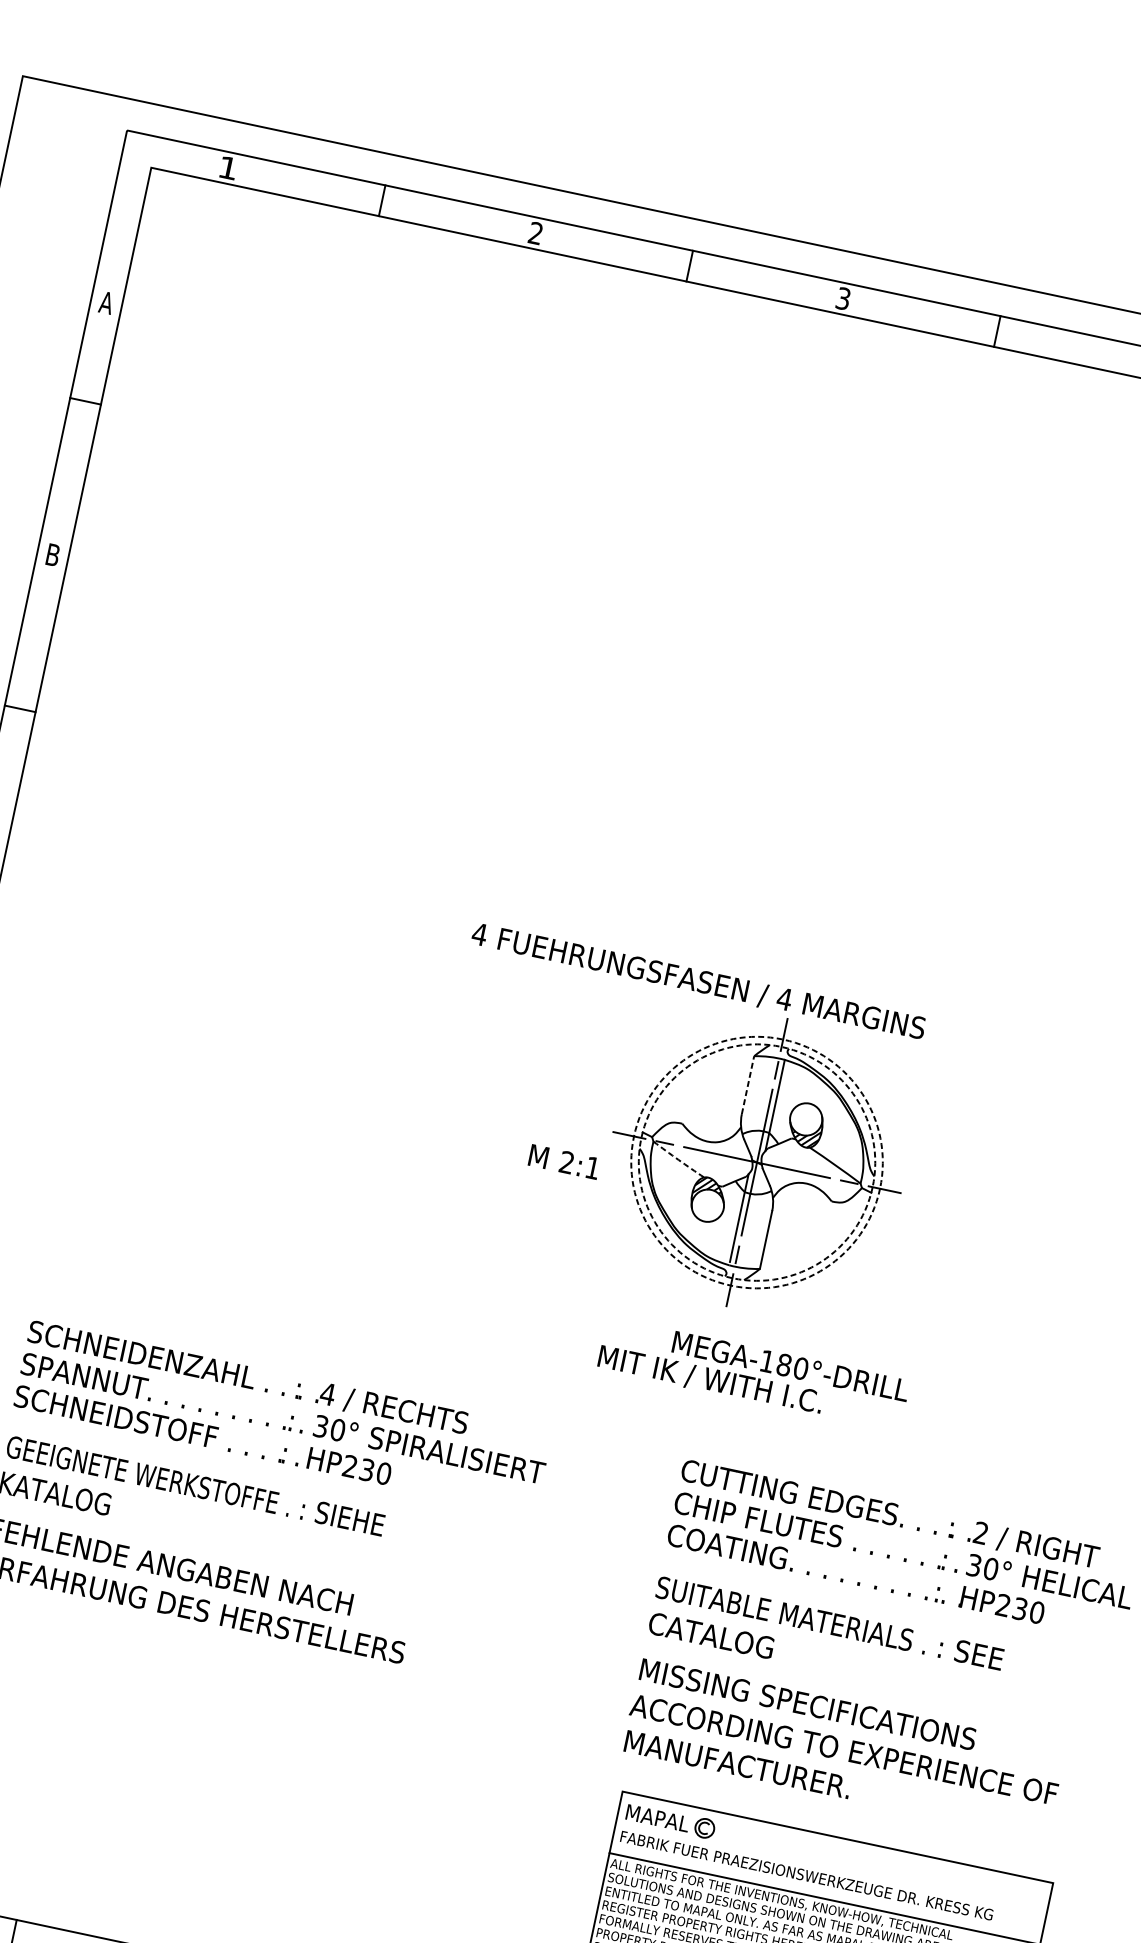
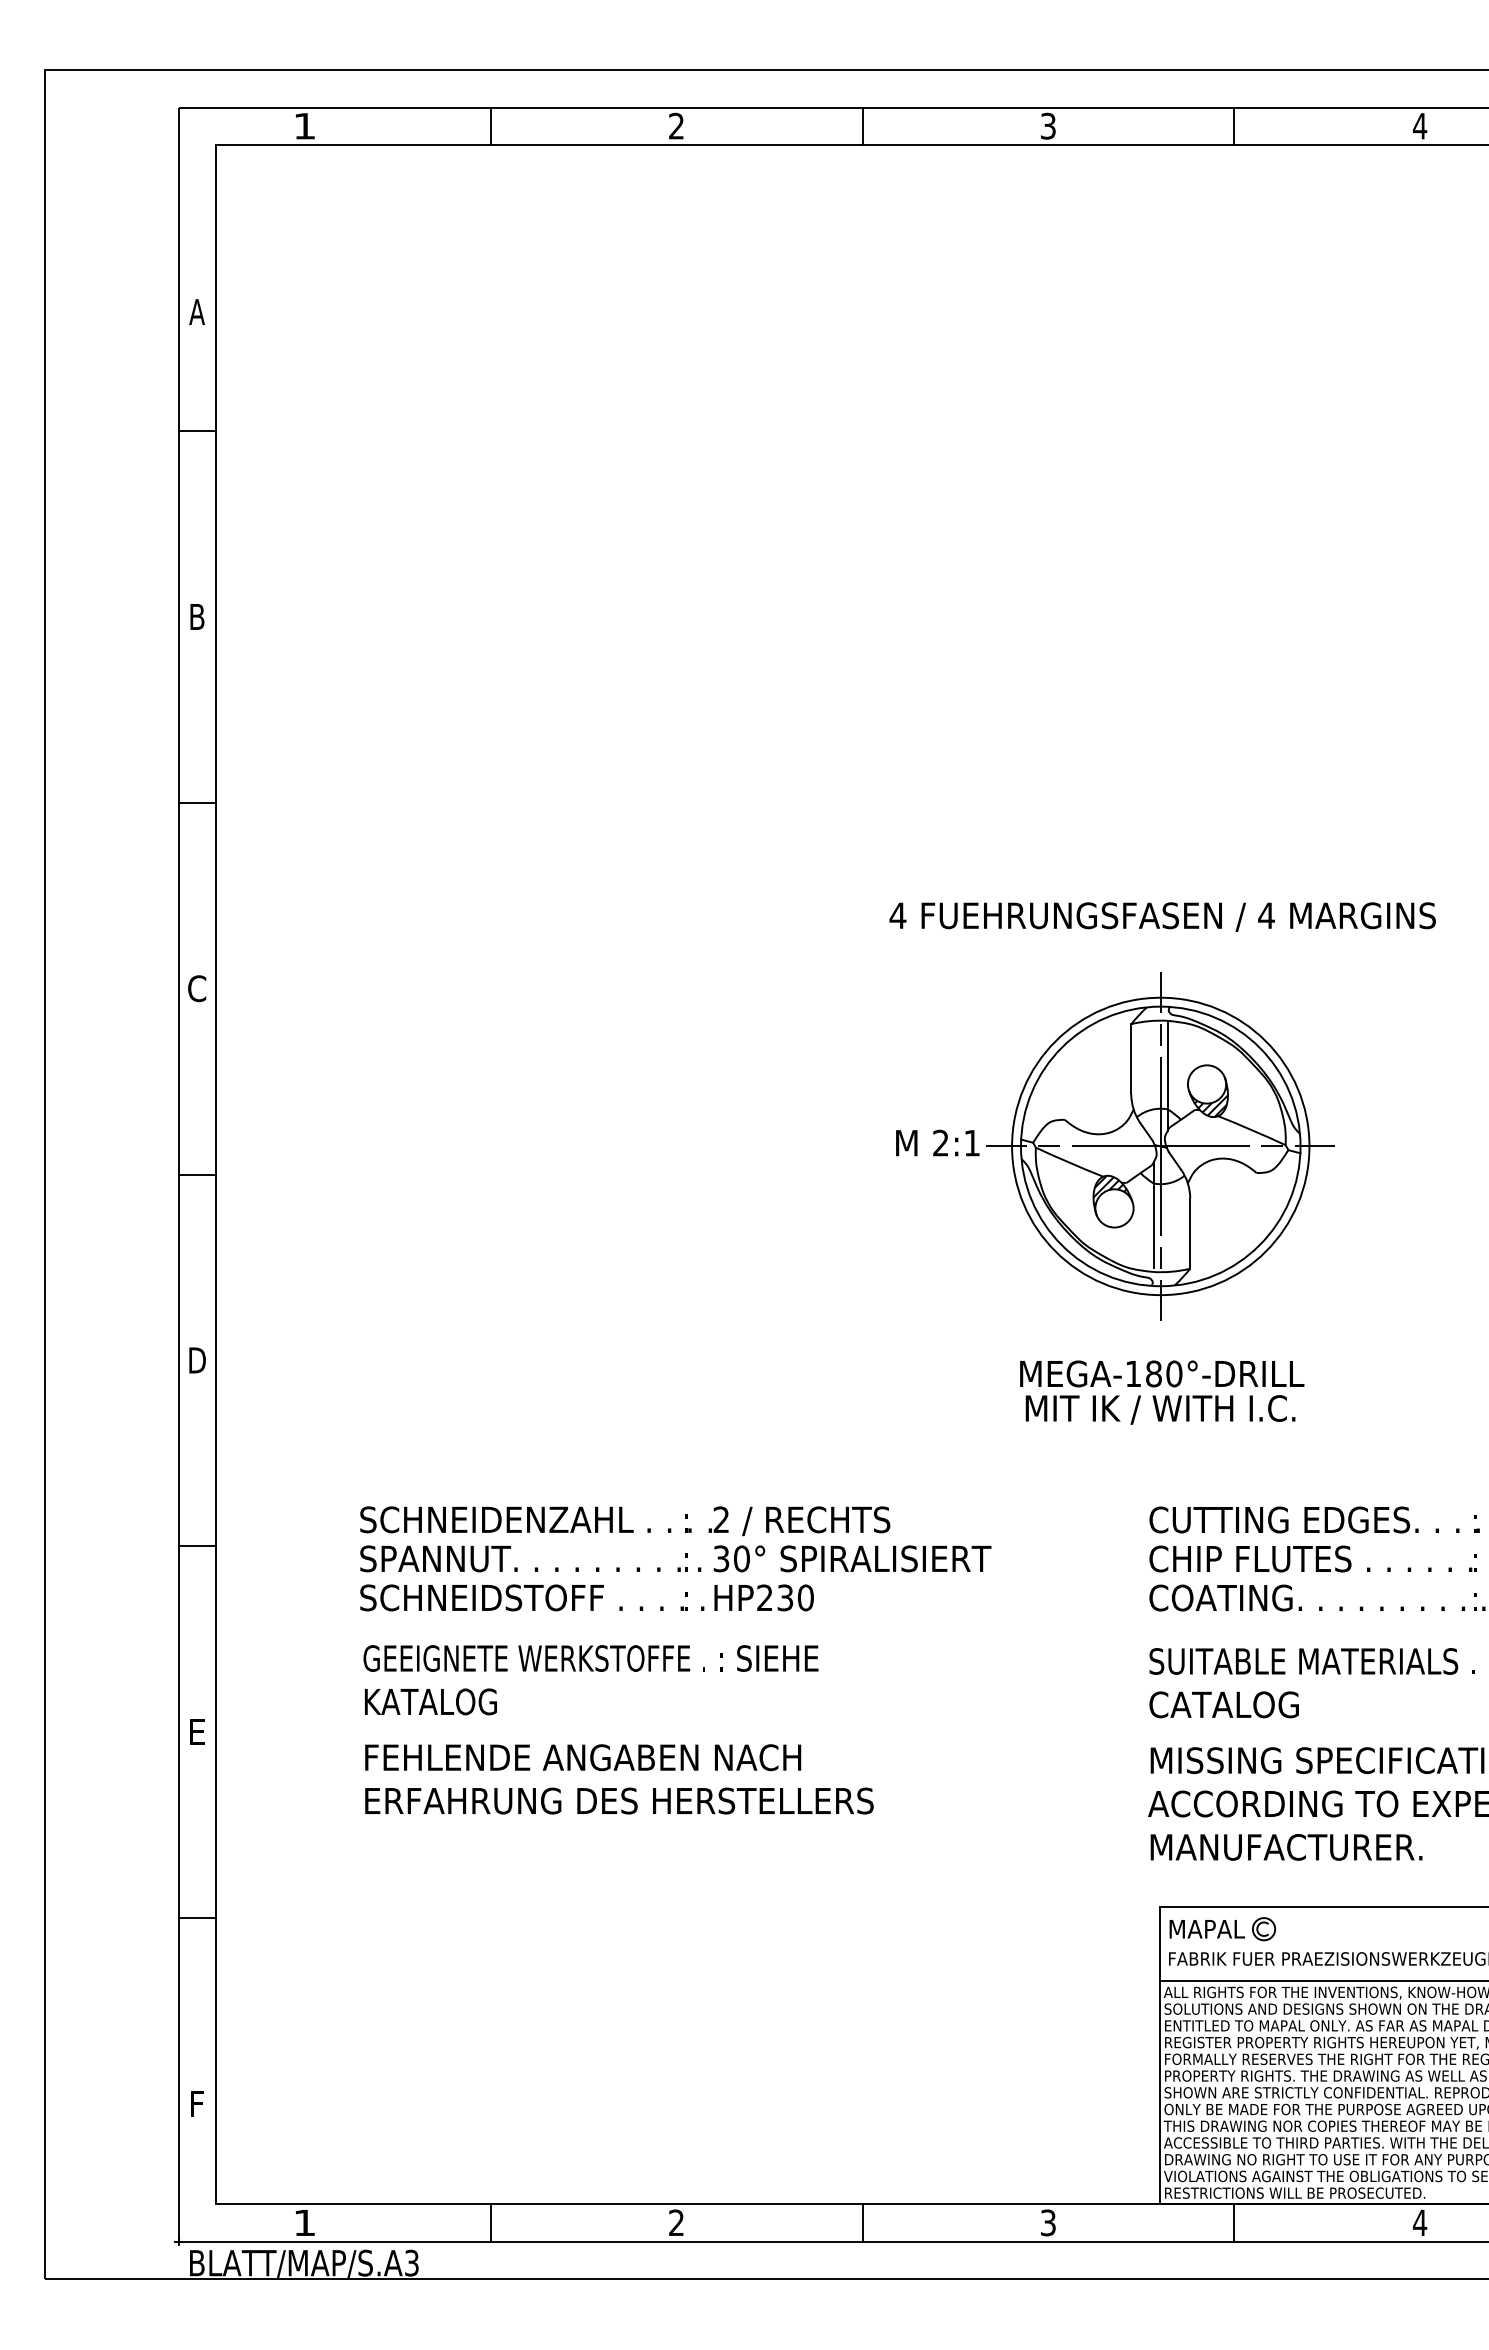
text: (698, 981) -> (1162, 916), moved
line: (748, 1084) -> (1131, 1058), dashed -> solid
arc: (678, 1159) -> (1069, 1162), dashed -> solid
text: (564, 1161) -> (937, 1142), moved
circle: (756, 1162) -> (1160, 1146), dashed -> solid
circle: (756, 1162) -> (1160, 1146), dashed -> solid
text: (791, 1366) -> (1162, 1373), moved
text: (328, 1393) -> (721, 1519), 4 -> 2

